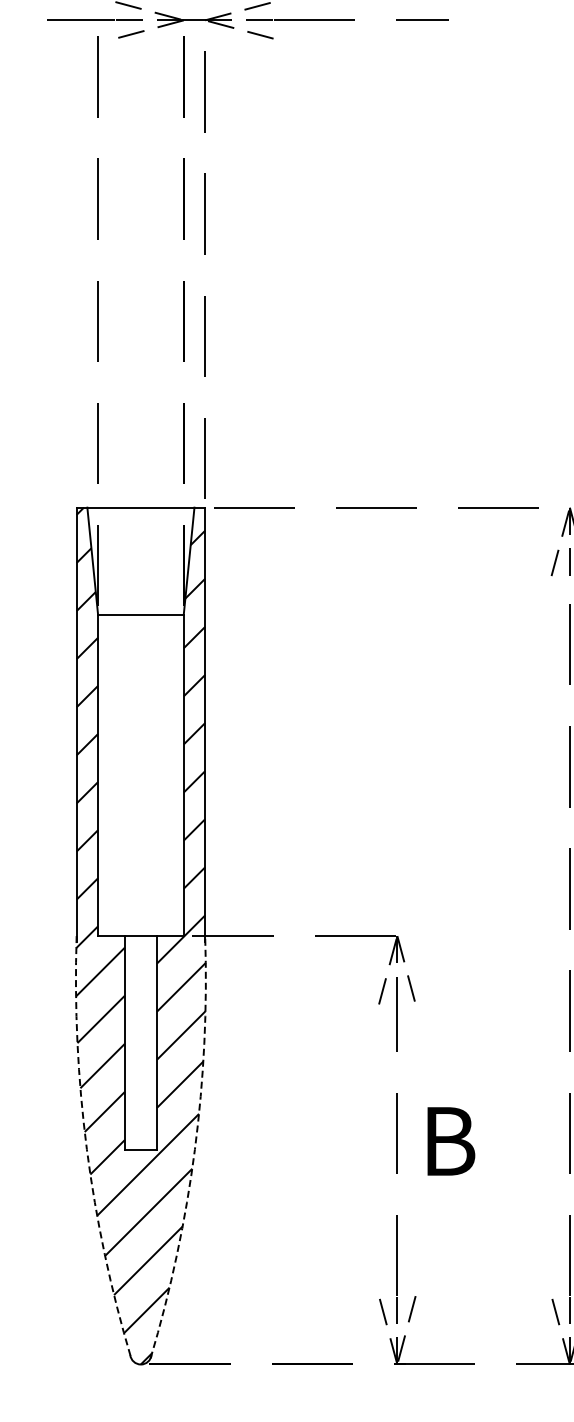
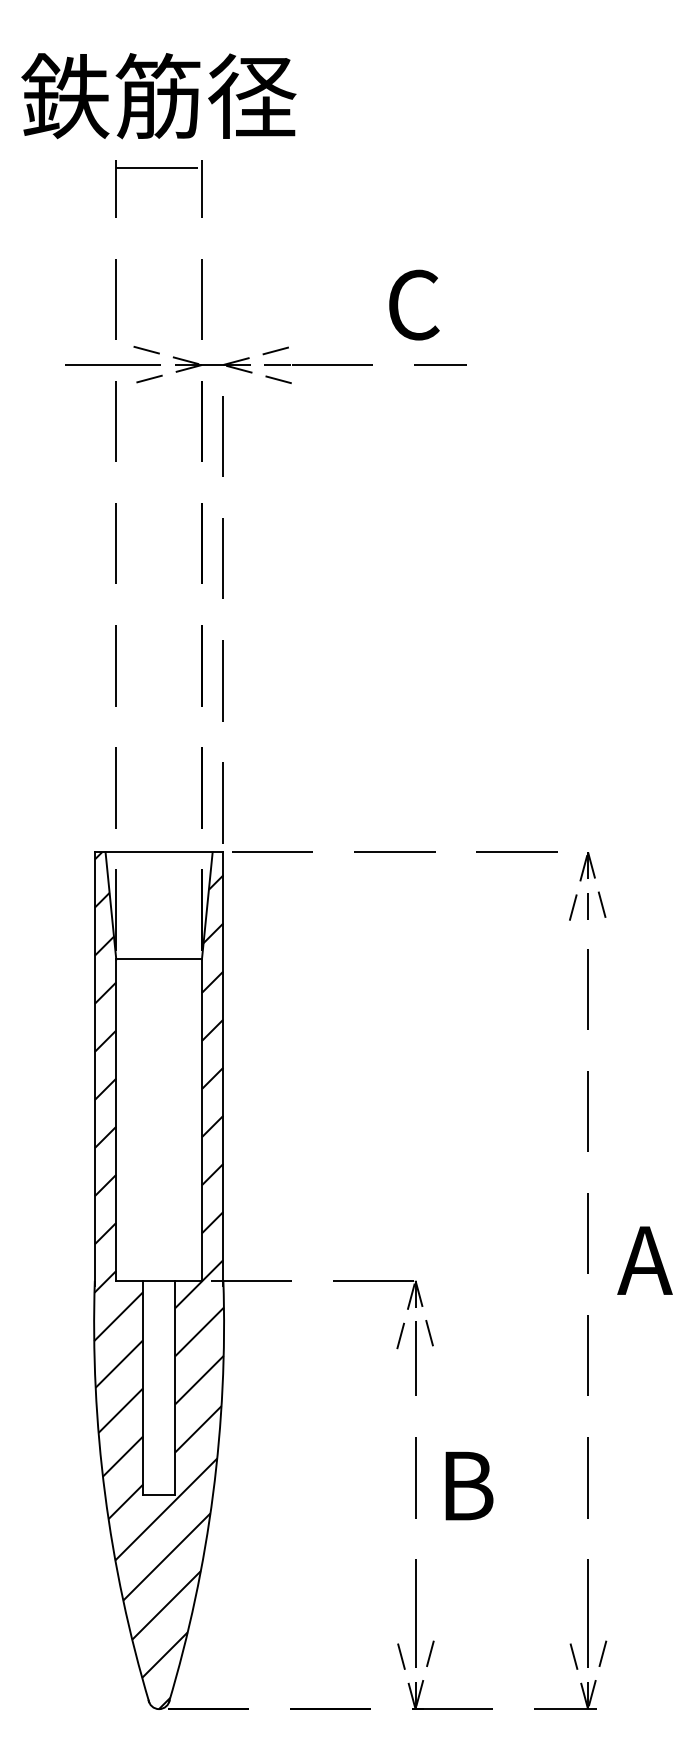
arc: (87, 1149) -> (105, 1494), dashed -> solid
arc: (195, 1149) -> (213, 1494), dashed -> solid

